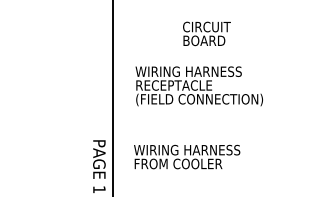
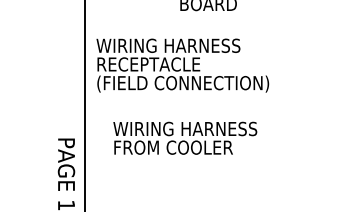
text: (198, 86) -> (181, 65), moved
text: (187, 156) -> (185, 137), moved

